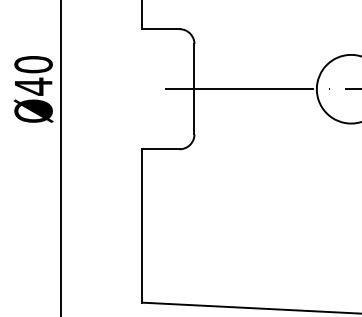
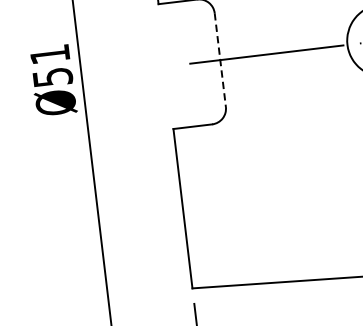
text: (33, 75) -> (51, 65), Ø40 -> Ø51
line: (194, 89) -> (220, 60), solid -> dashed

